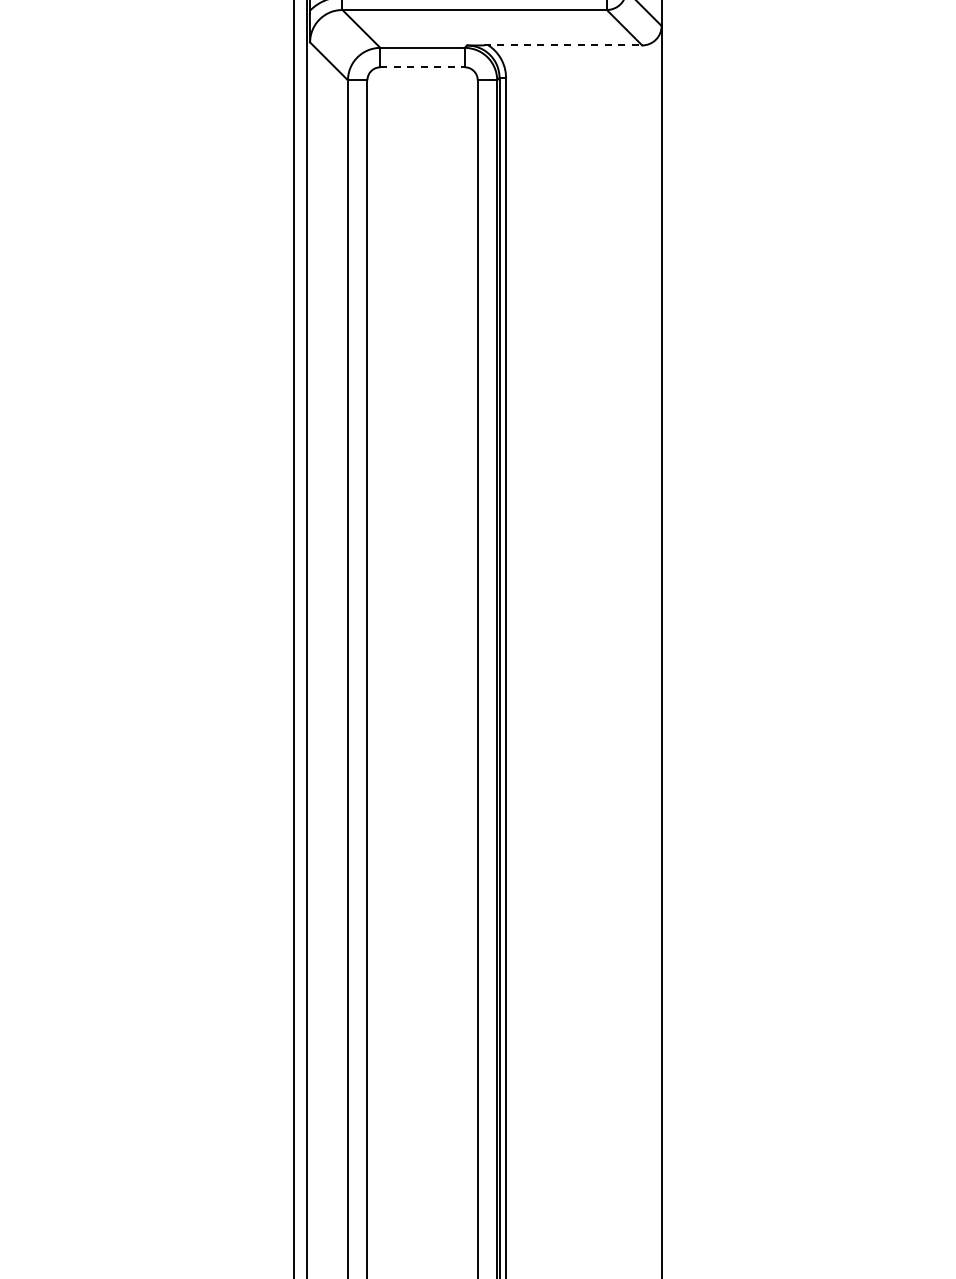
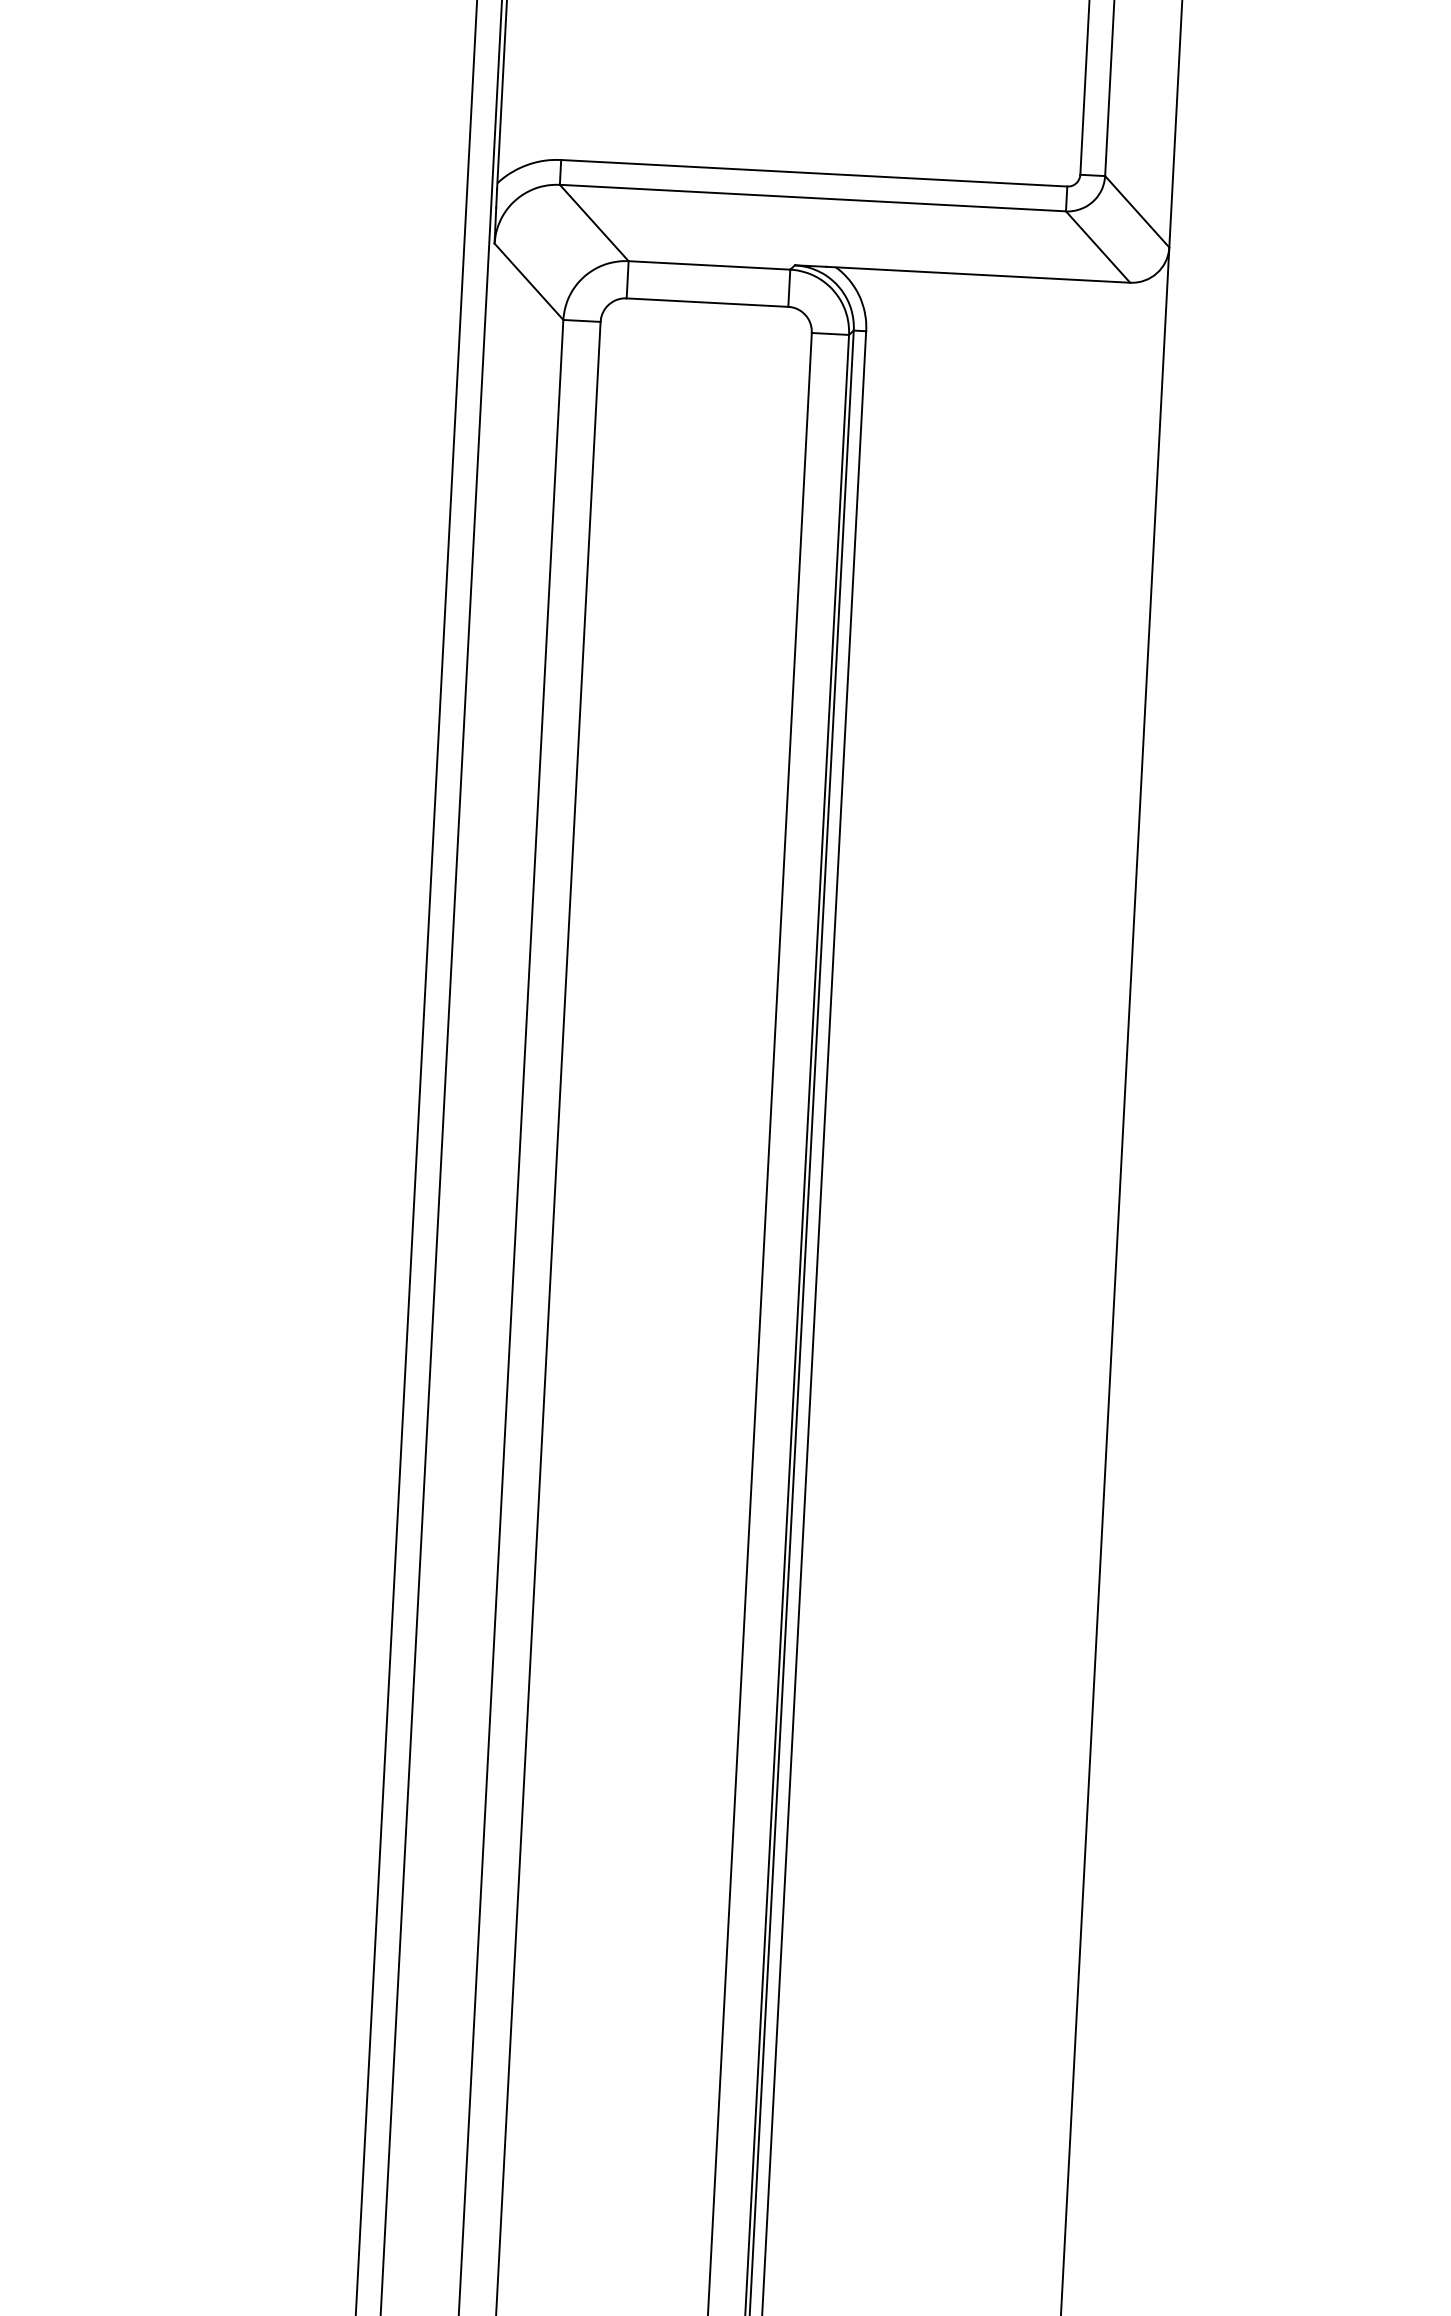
line: (563, 45) -> (979, 274), dashed -> solid
line: (423, 67) -> (709, 303), dashed -> solid

